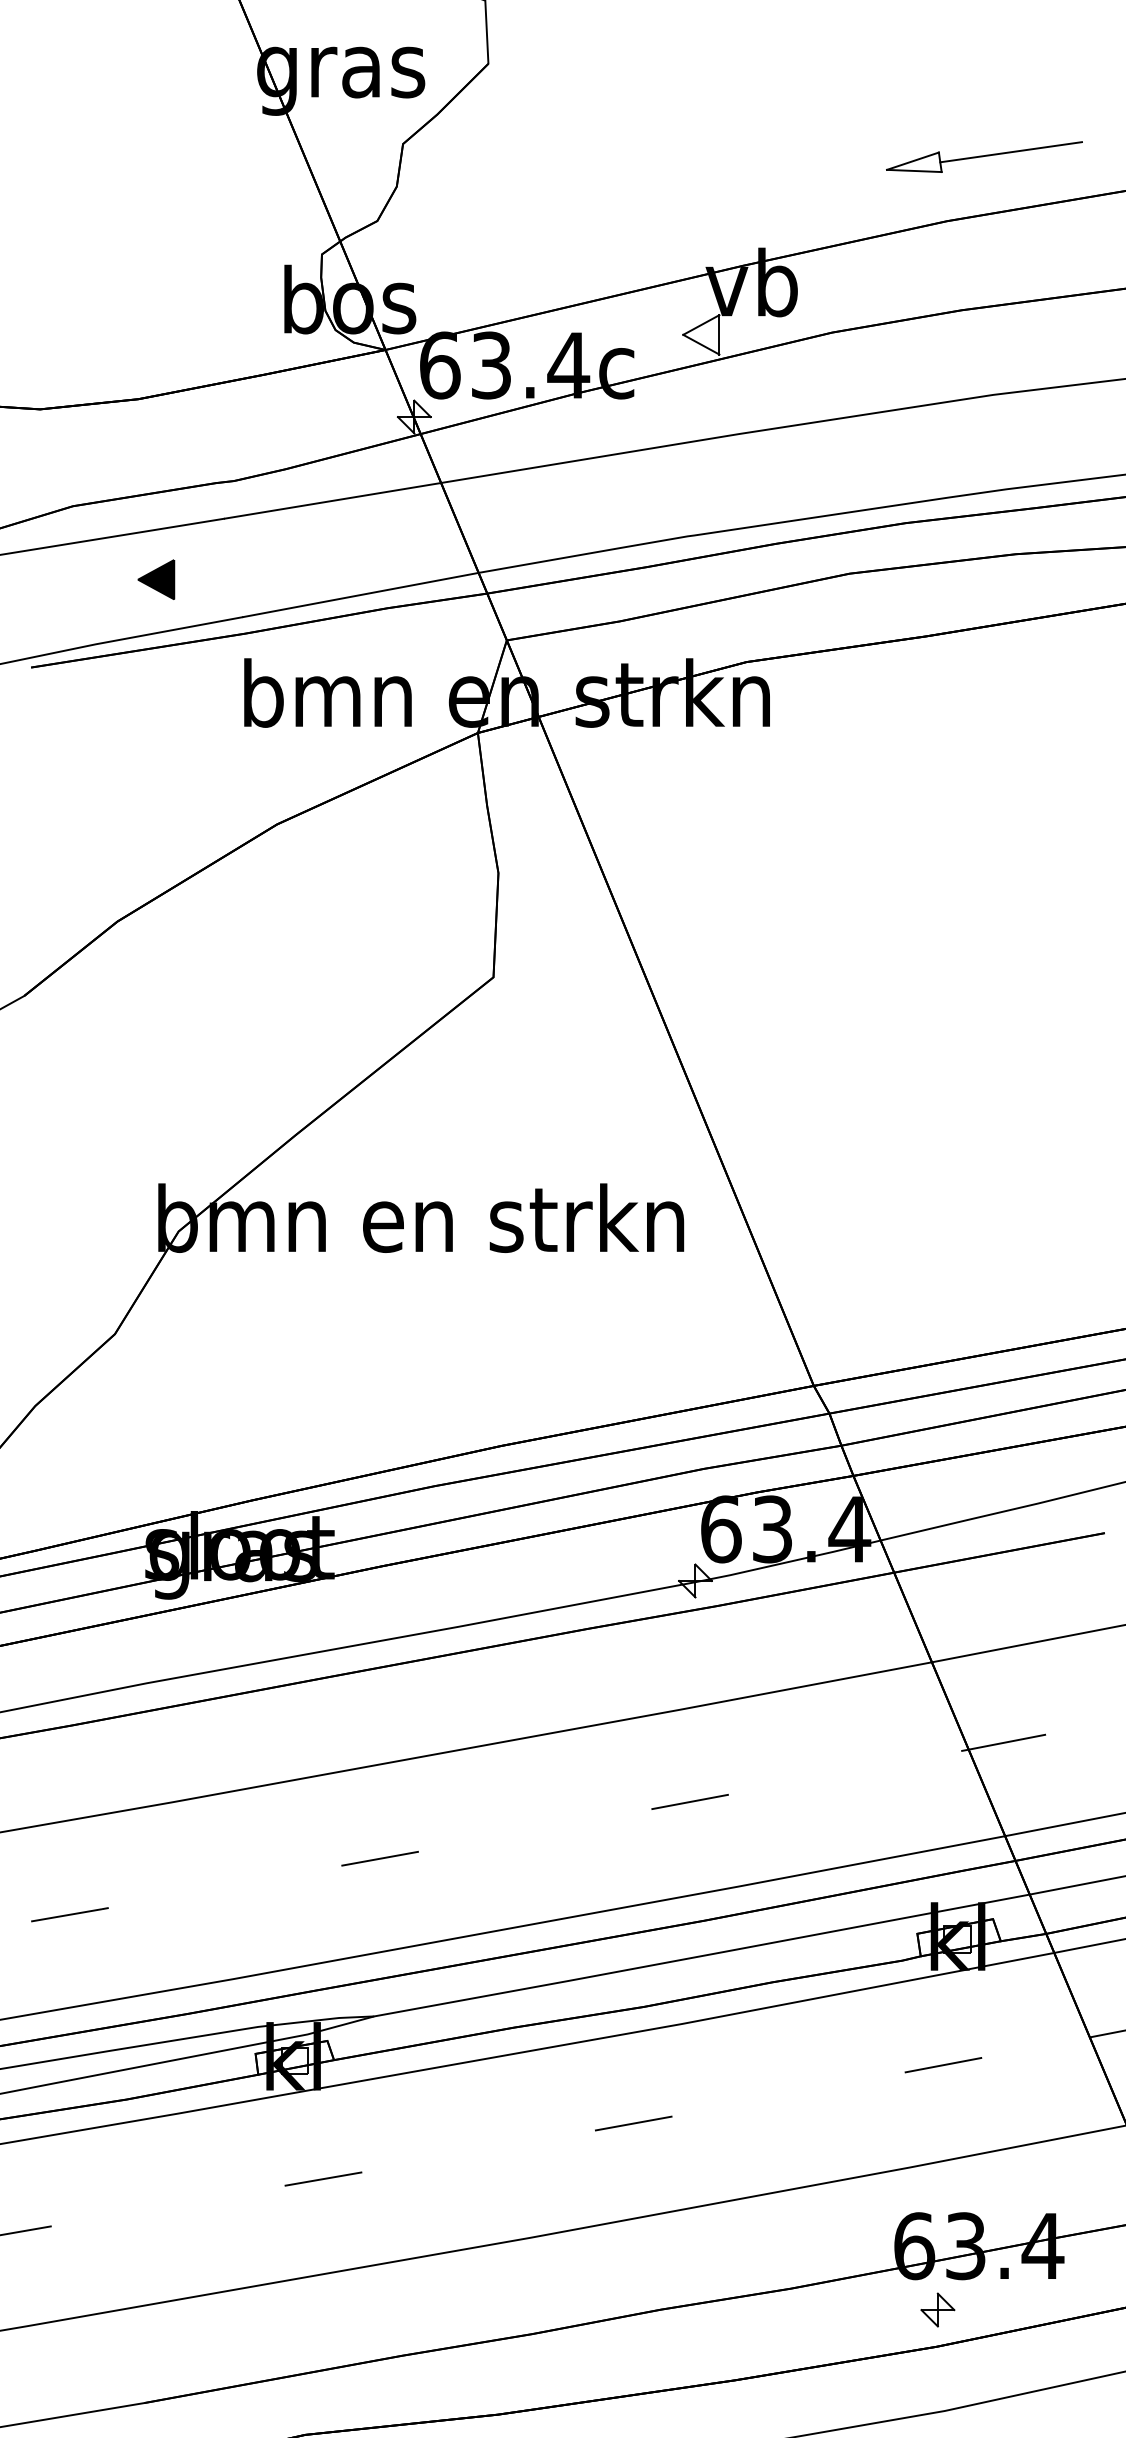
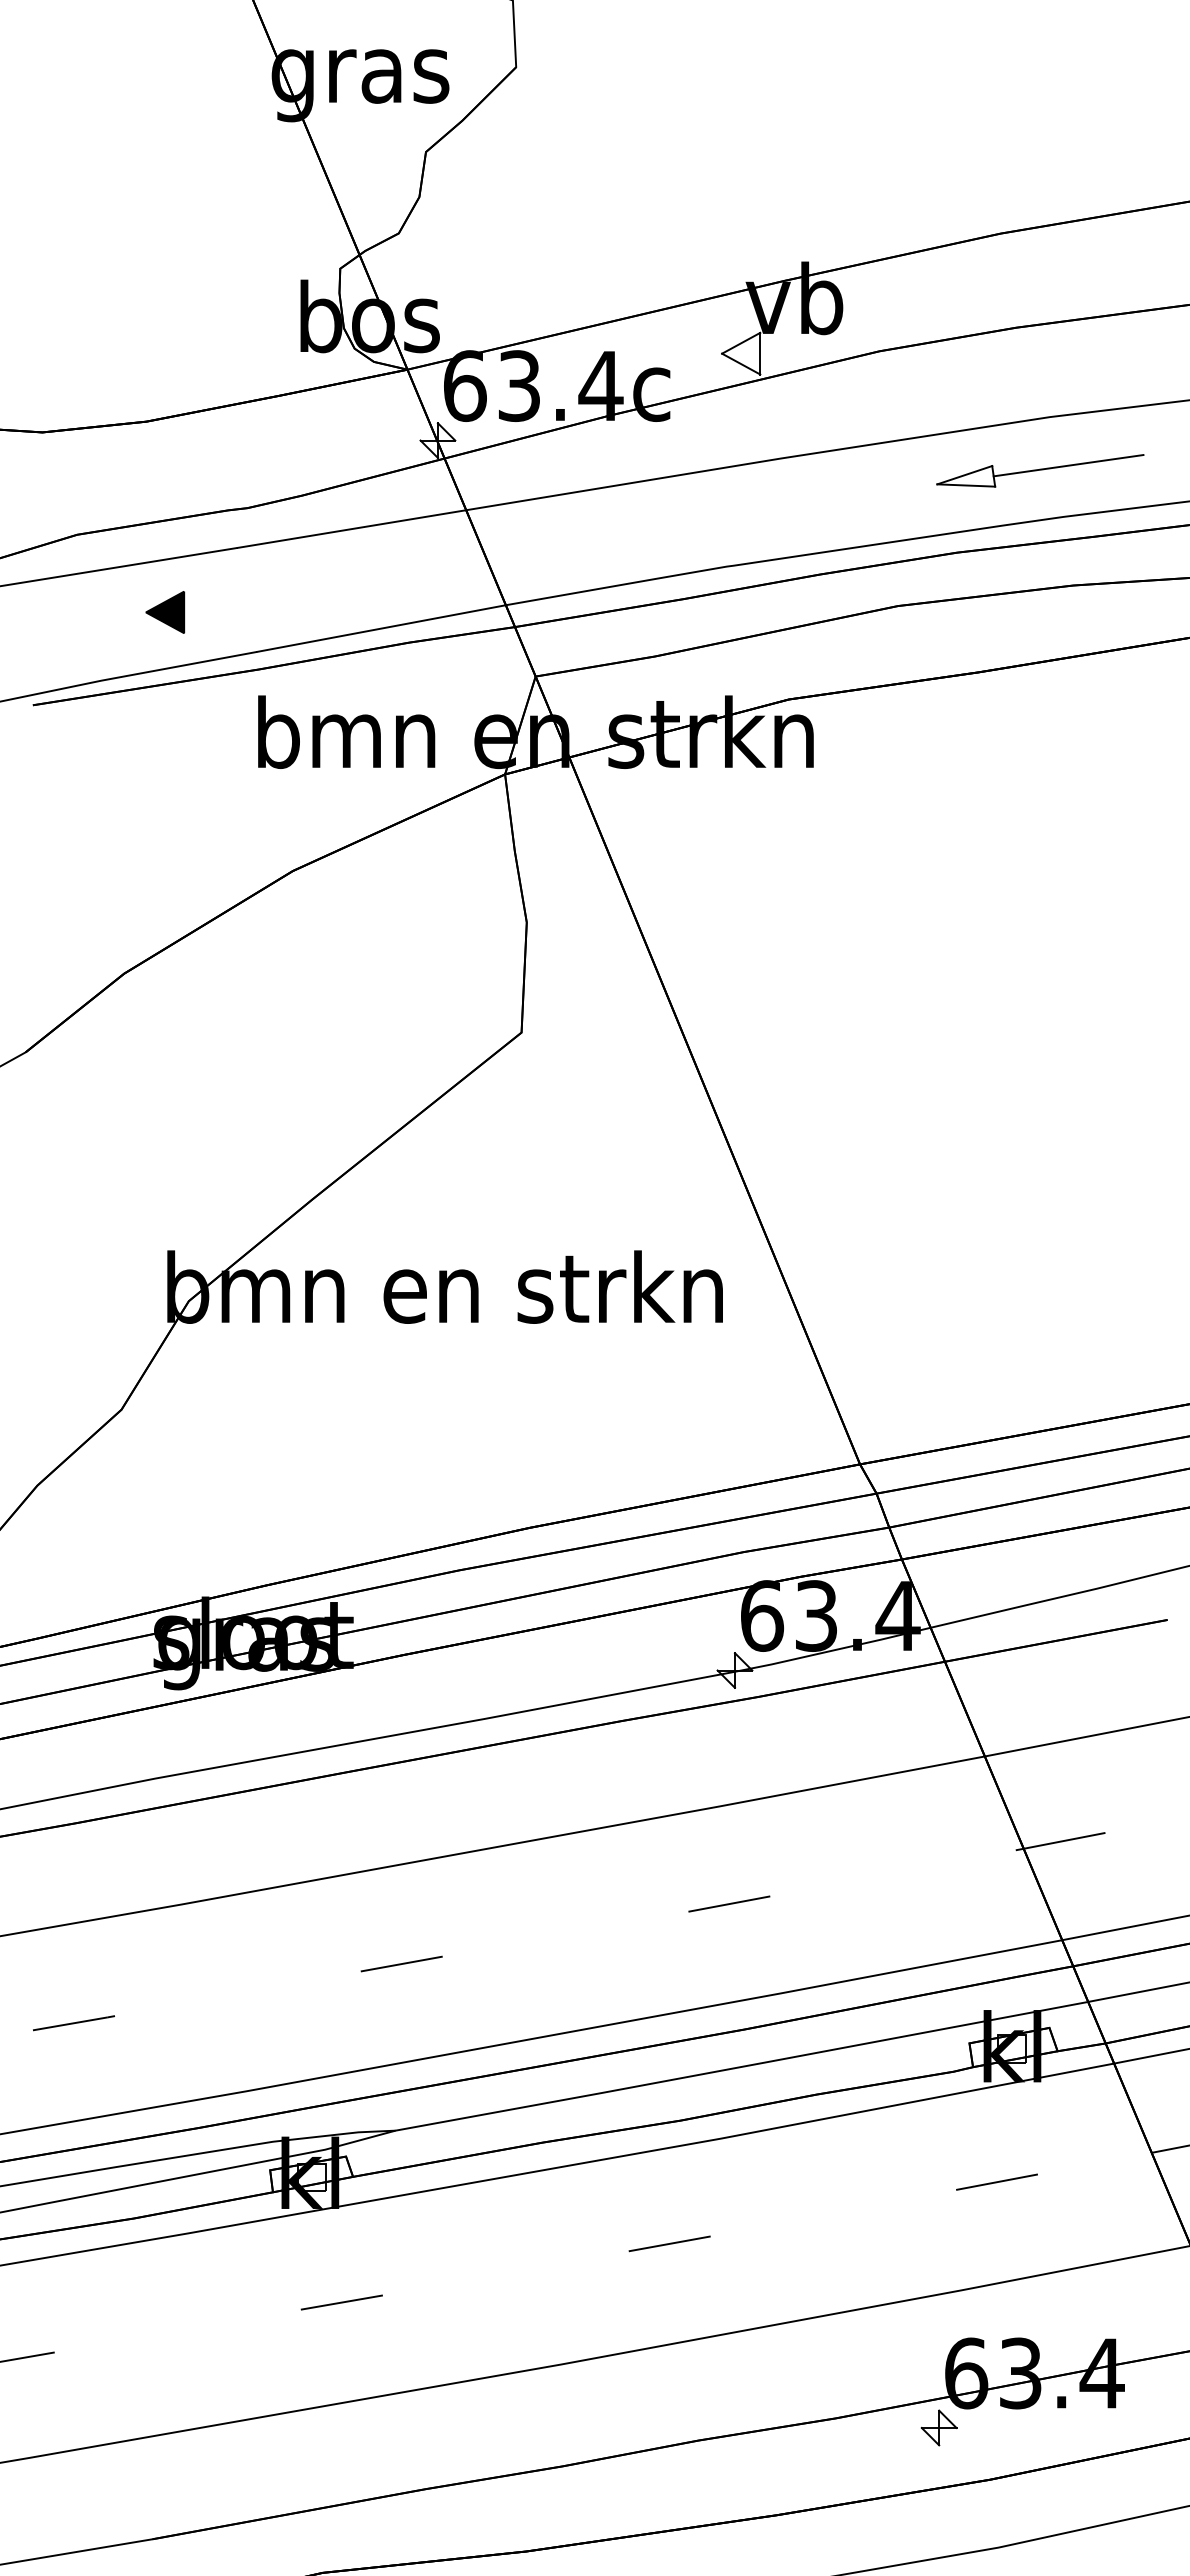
part: (984, 156) -> (1040, 470), moved
part: (937, 2309) -> (938, 2427), moved

